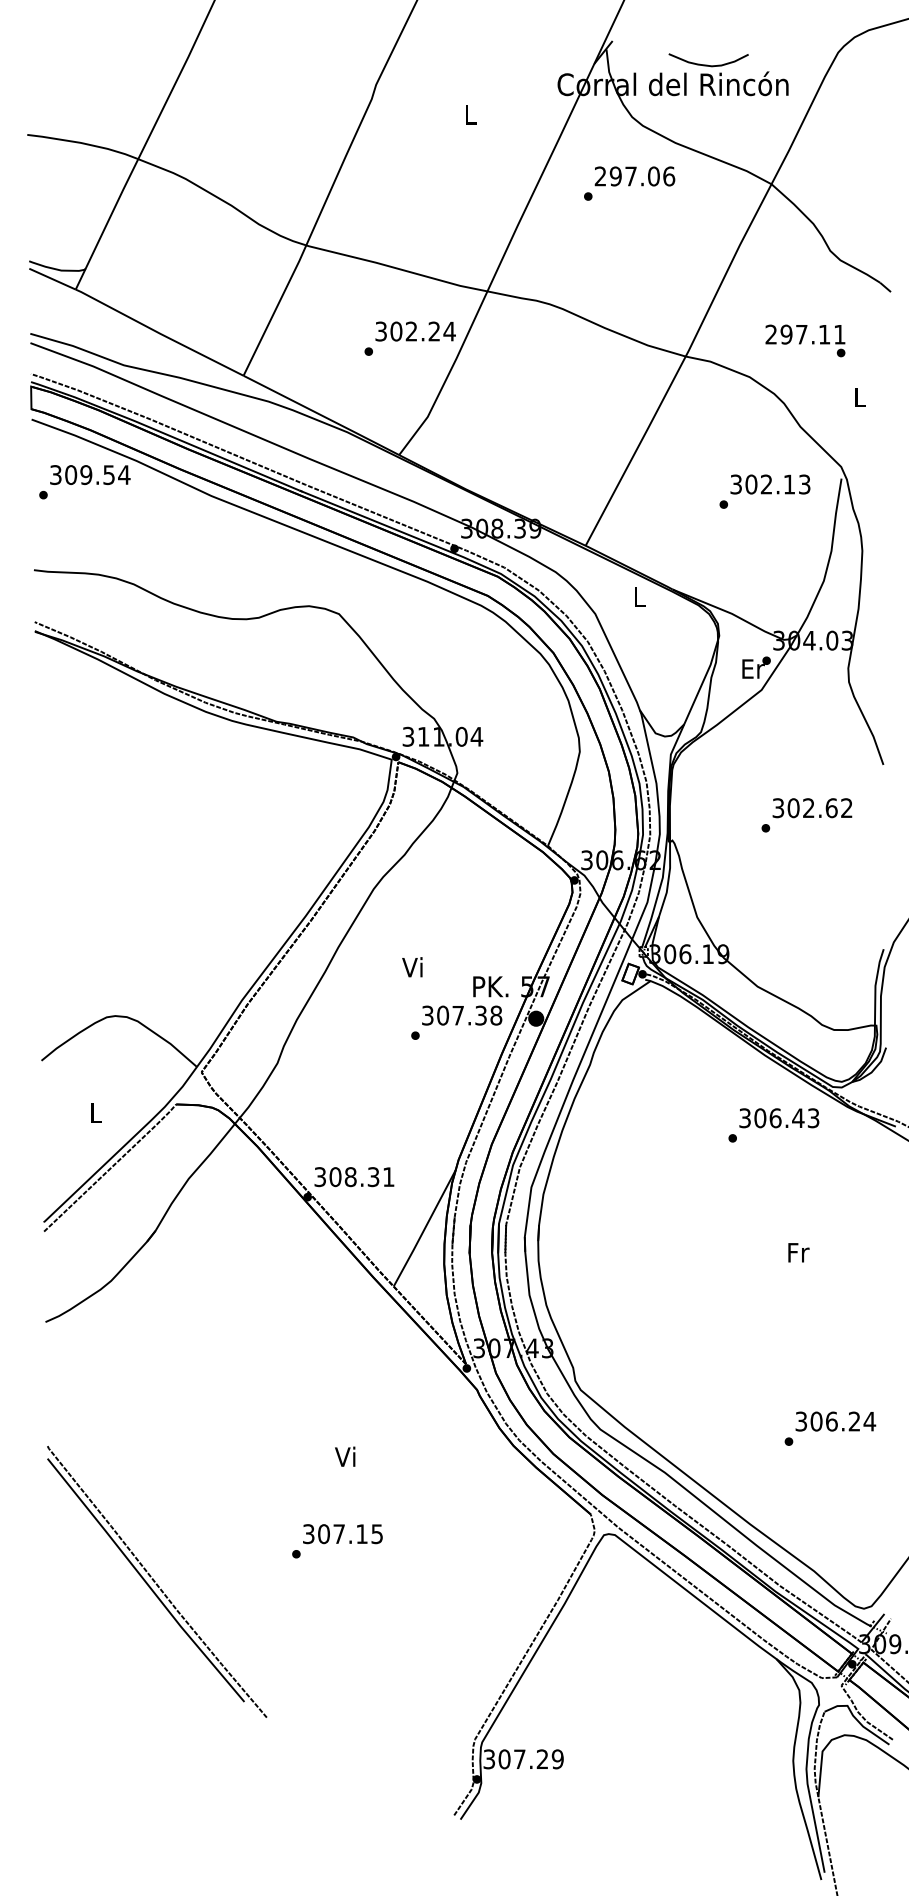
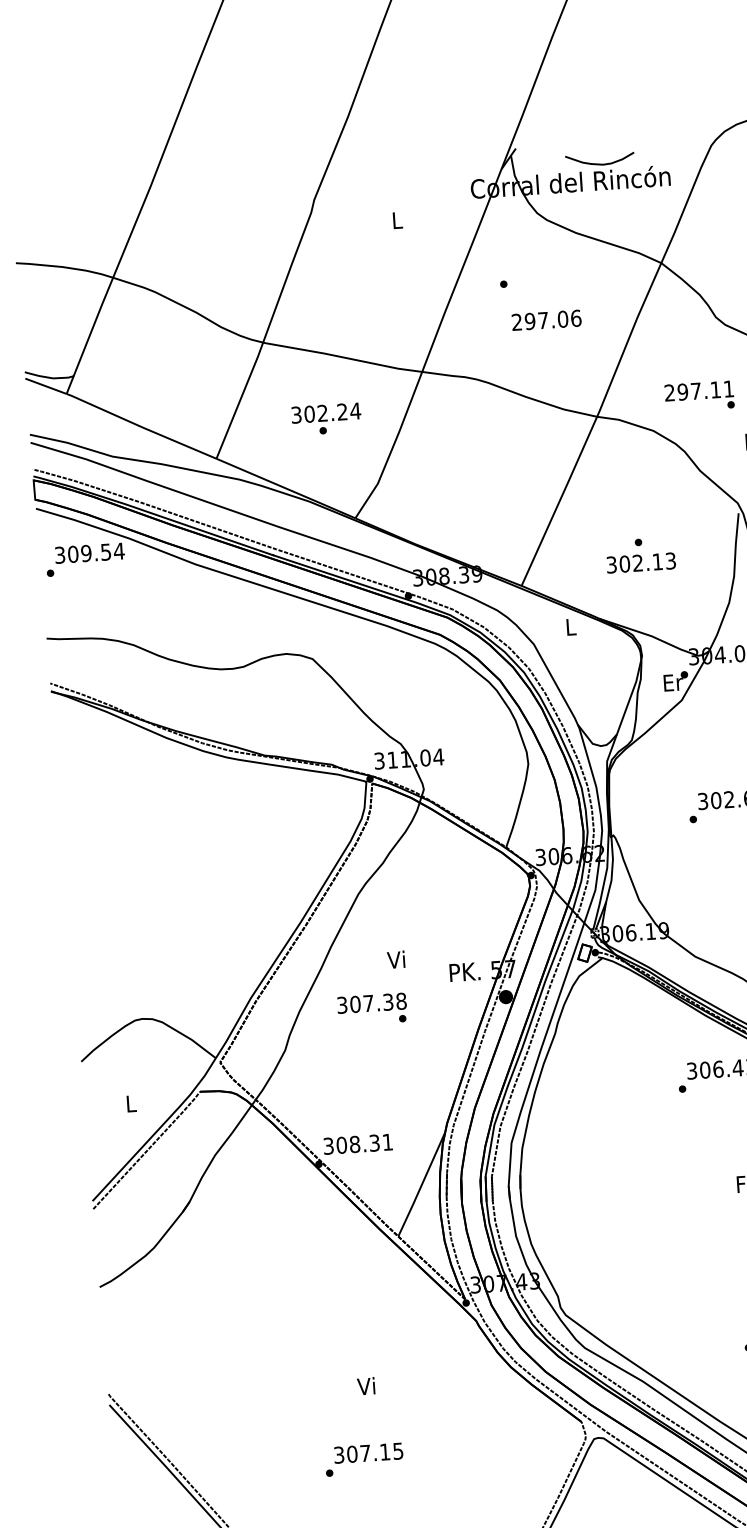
text: (634, 176) -> (546, 320), moved
text: (415, 331) -> (326, 413), moved
text: (770, 484) -> (641, 562), moved
text: (462, 1015) -> (372, 1003), moved

